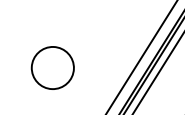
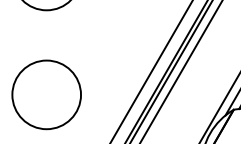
circle: (52, 67) -> (46, 94), size x1.43

